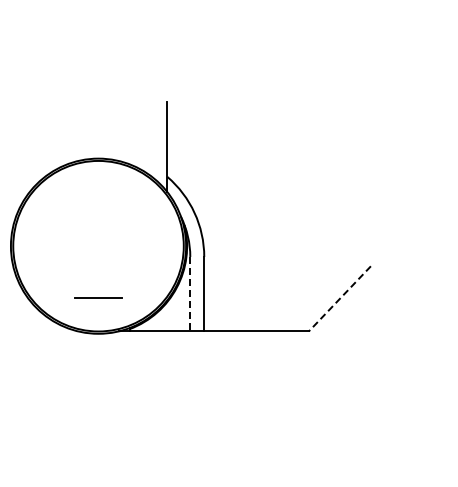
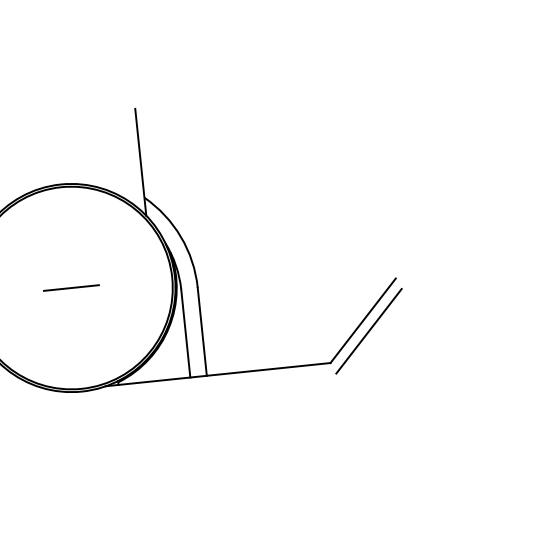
line: (190, 294) -> (186, 333), dashed -> solid
line: (98, 297) -> (71, 287), moved
line: (339, 298) -> (362, 320), dashed -> solid
line: (343, 307) -> (368, 330), added

